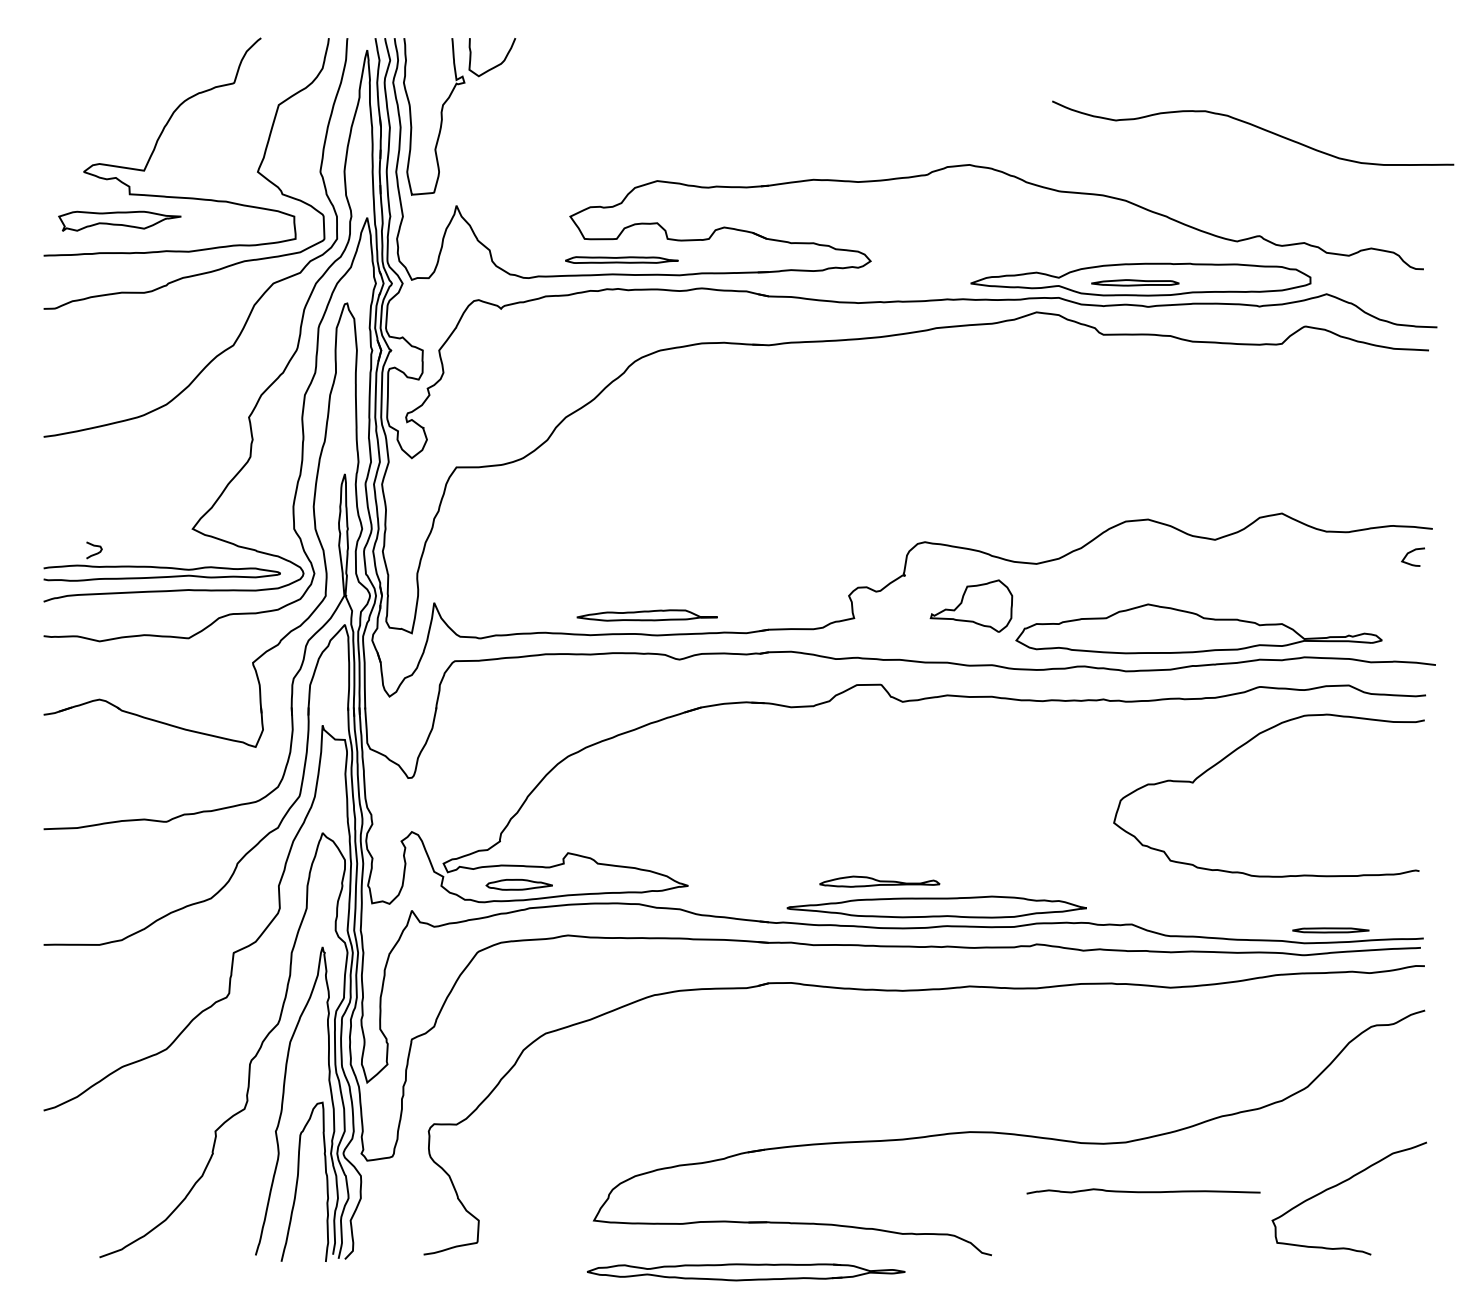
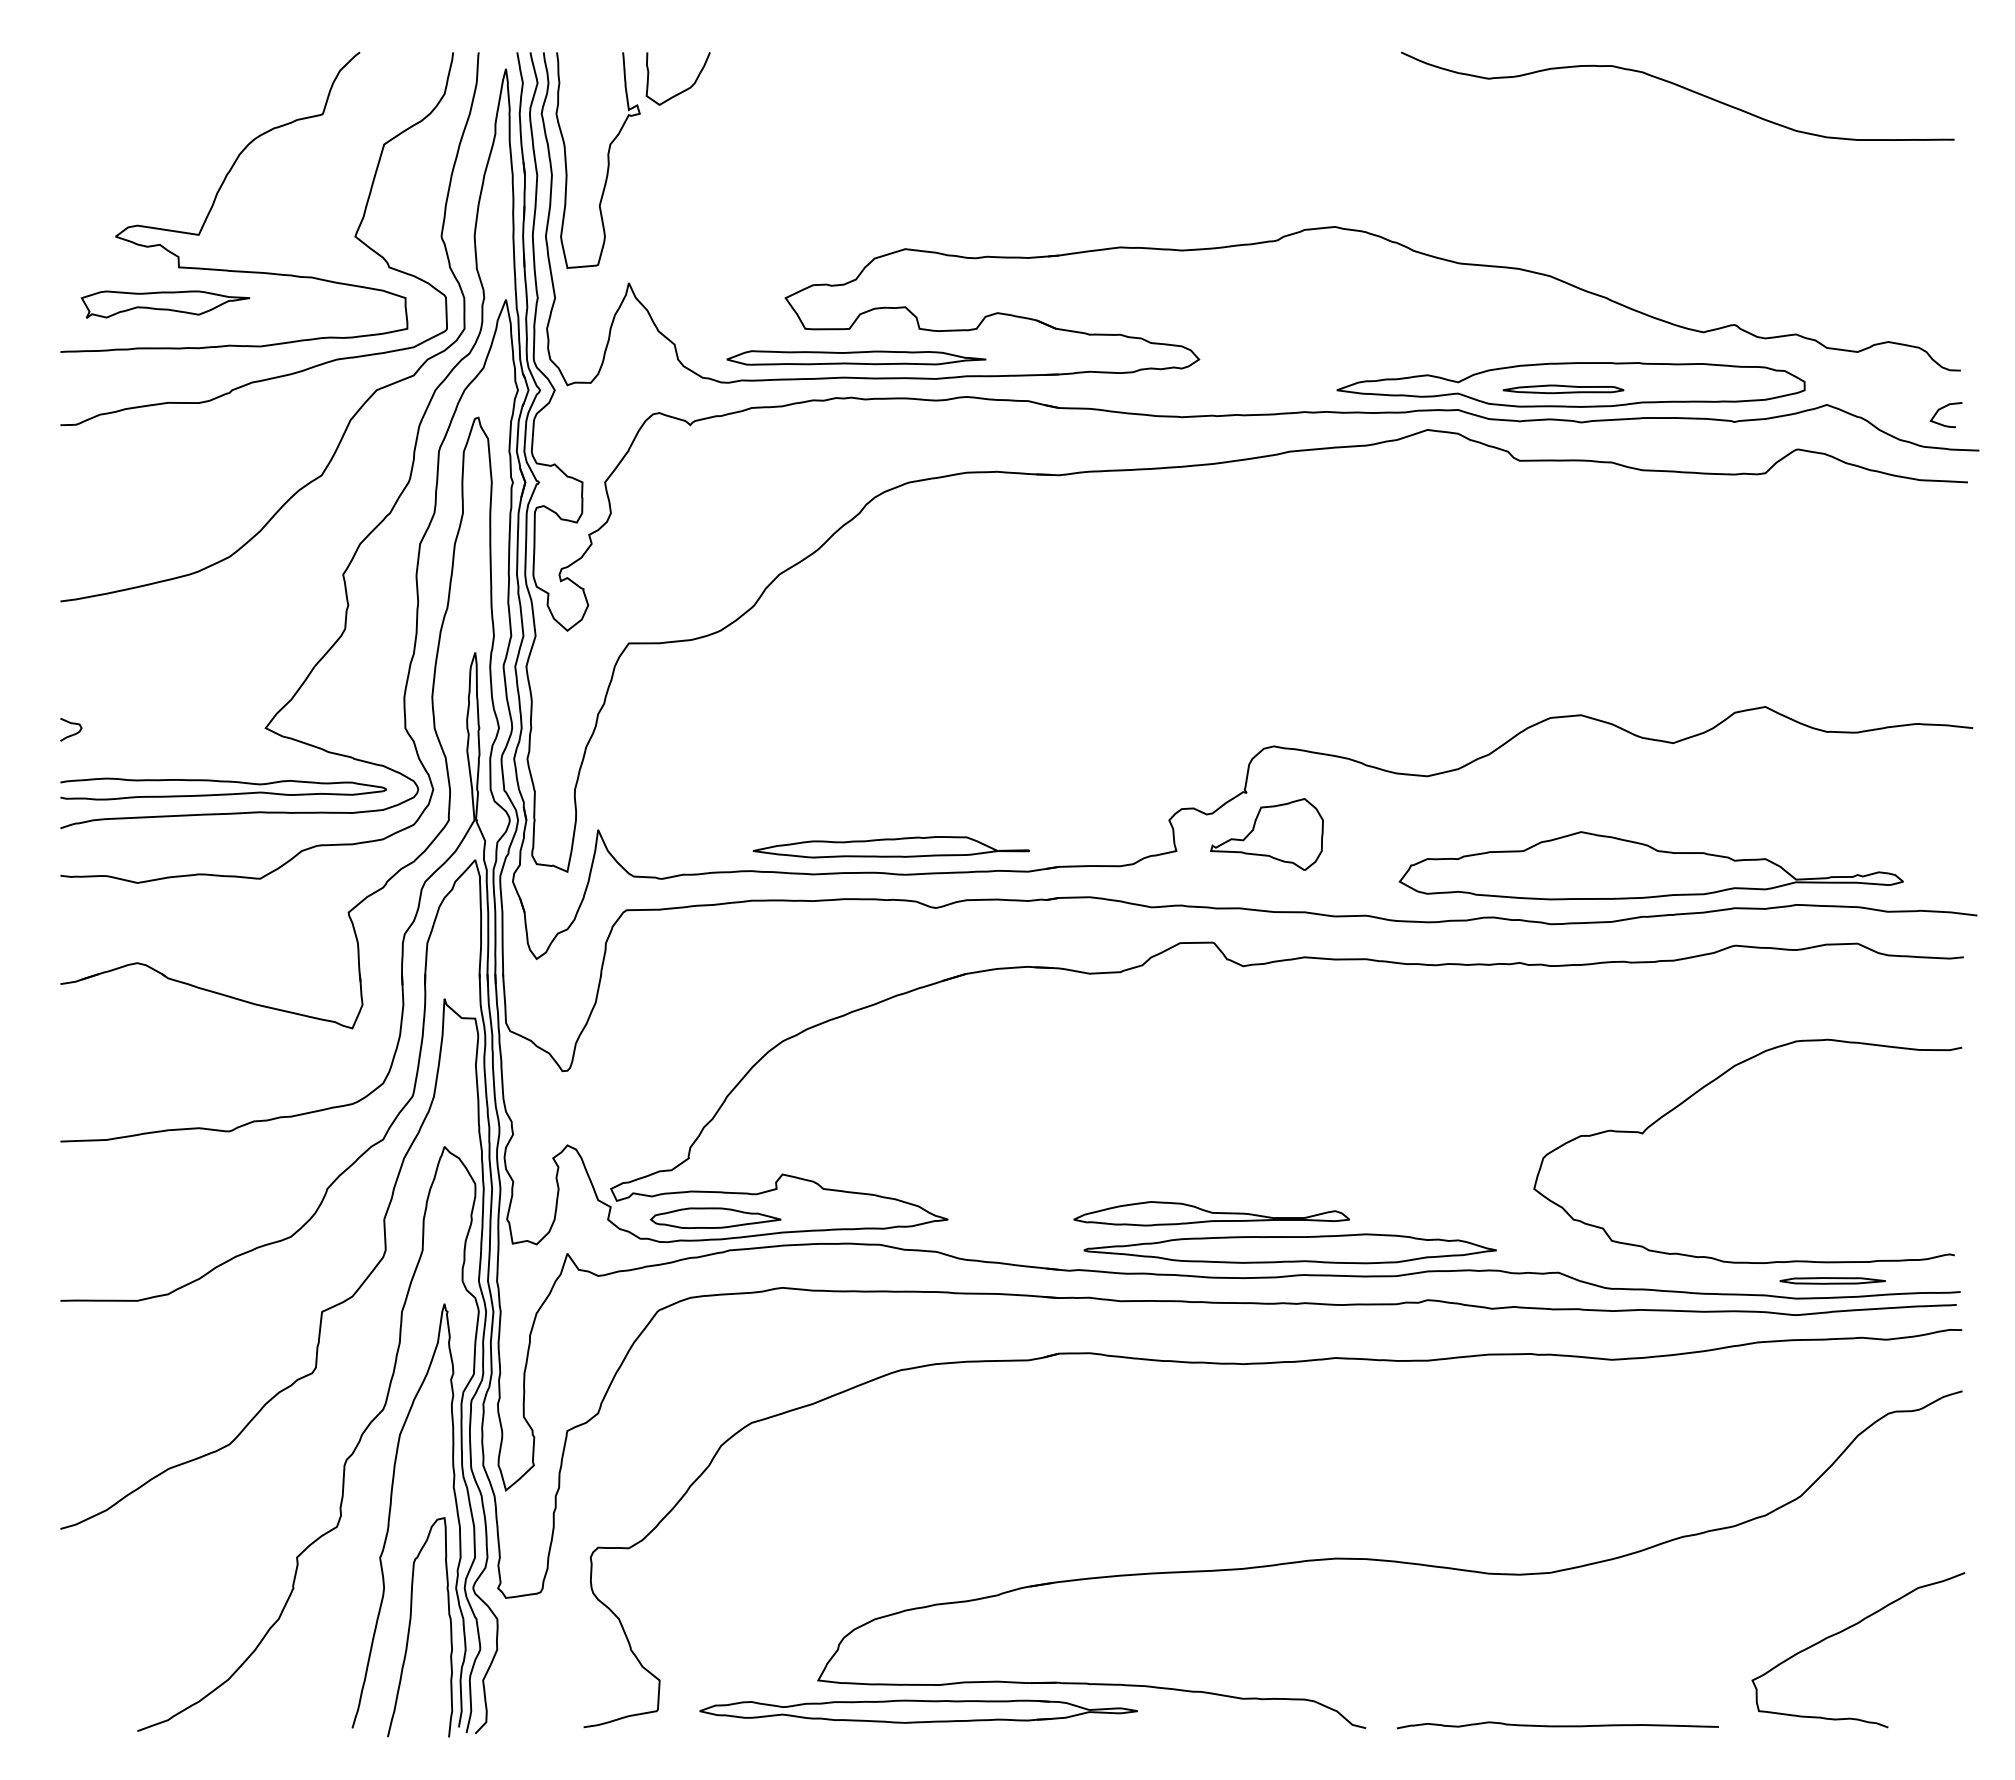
curve: (1255, 126) -> (1680, 87), moved
part: (621, 259) -> (856, 357), size x1.67
curve: (95, 553) -> (73, 733), moved
curve: (1409, 553) -> (1941, 409), moved
part: (971, 606) -> (1266, 834), moved
part: (647, 615) -> (891, 847), size x1.43
curve: (1240, 747) -> (1708, 1085), moved
part: (879, 881) -> (1211, 1213), size x1.67
part: (519, 884) -> (715, 1217), size x1.43
curve: (1143, 1191) -> (1557, 1725), moved
part: (746, 1272) -> (918, 1711), moved

